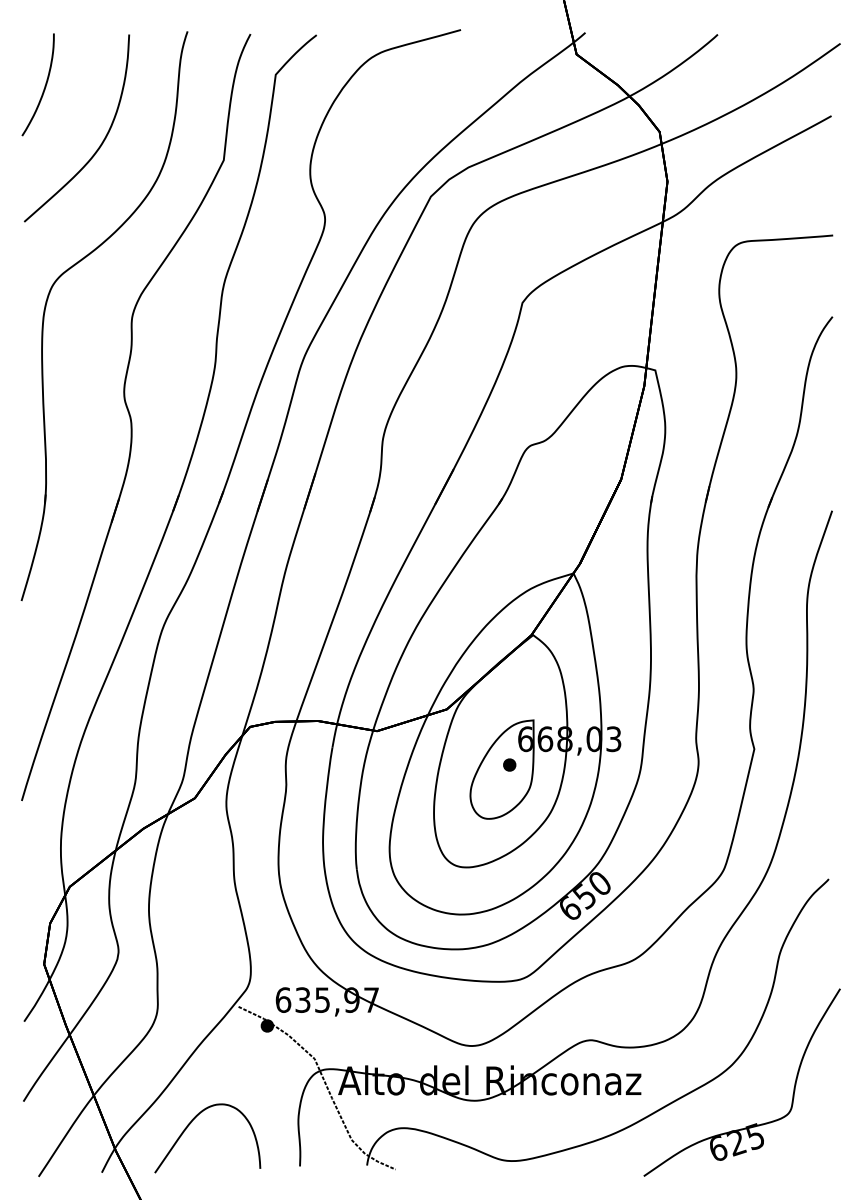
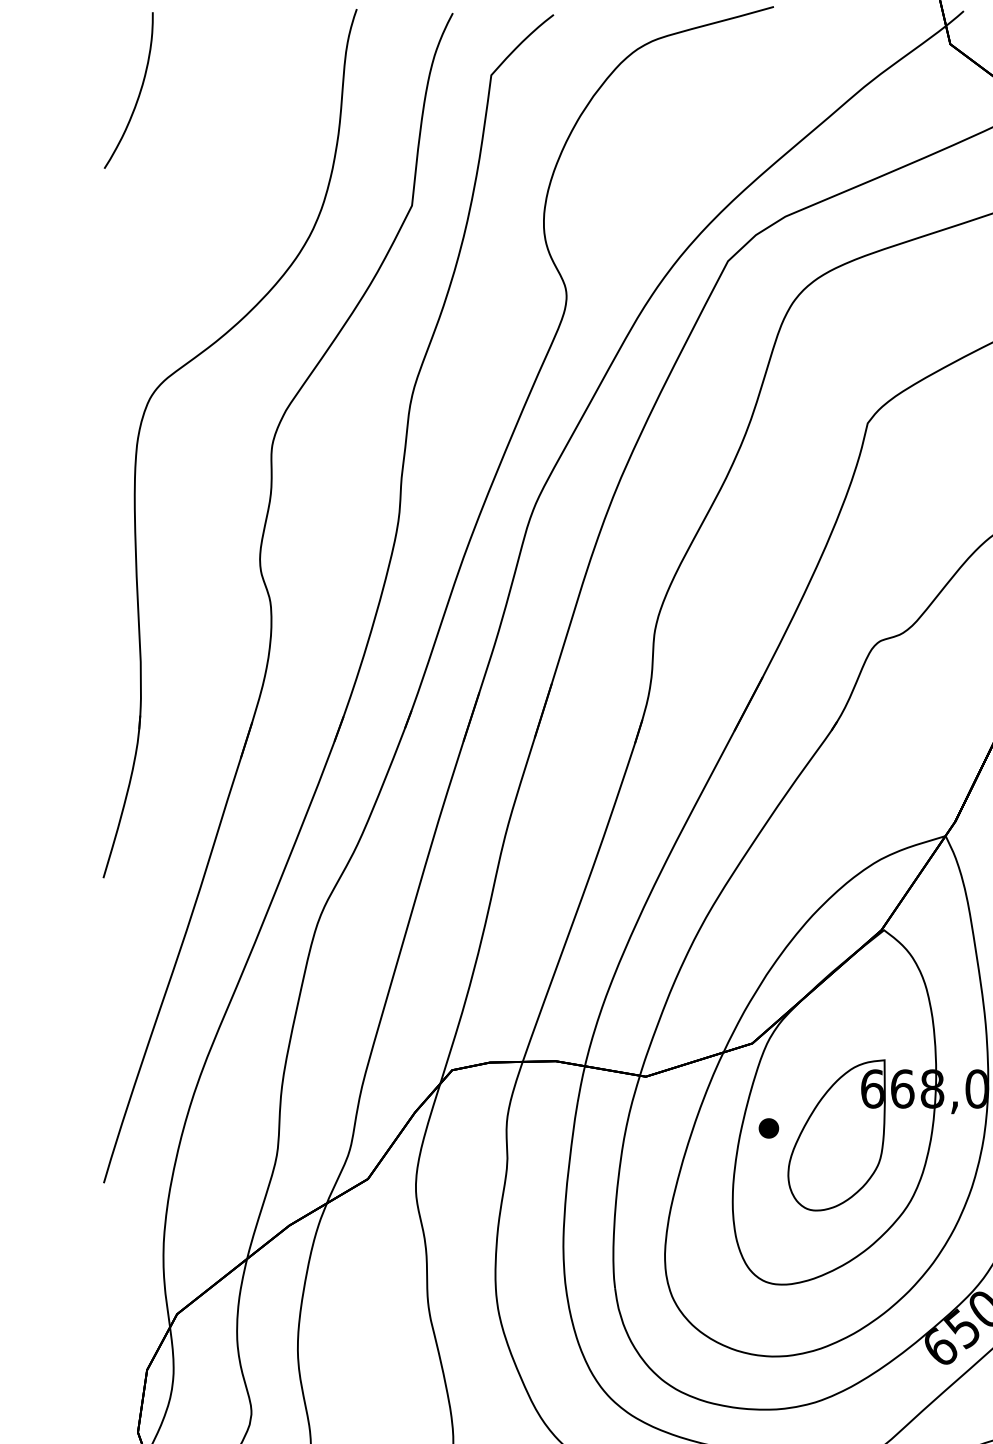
part: (99, 145) -> (222, 183), removed
part: (509, 764) -> (768, 1127), moved

